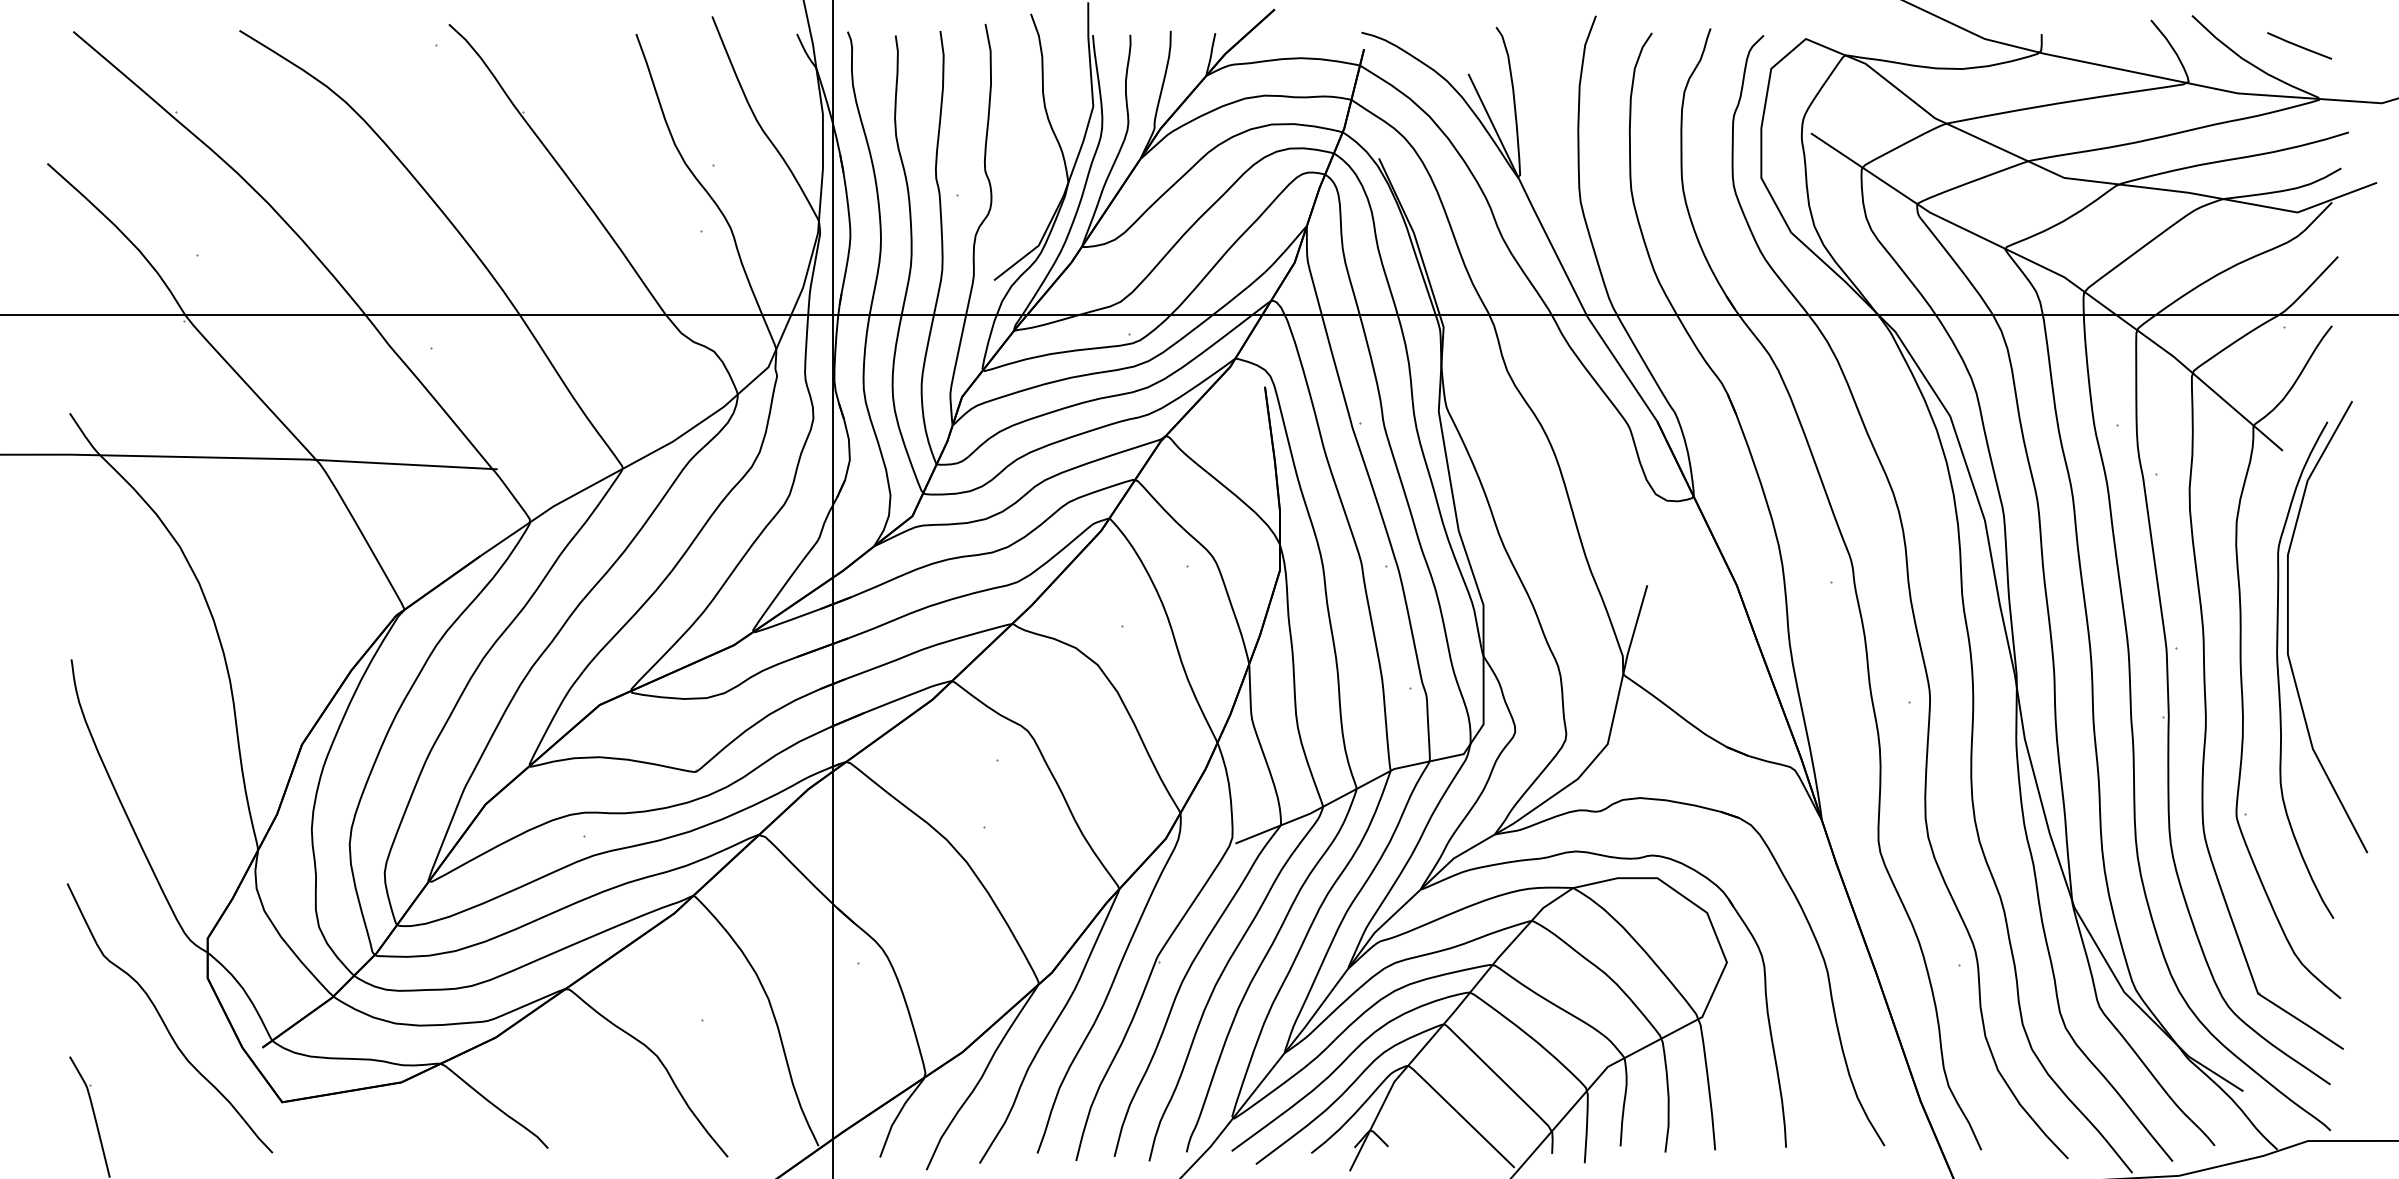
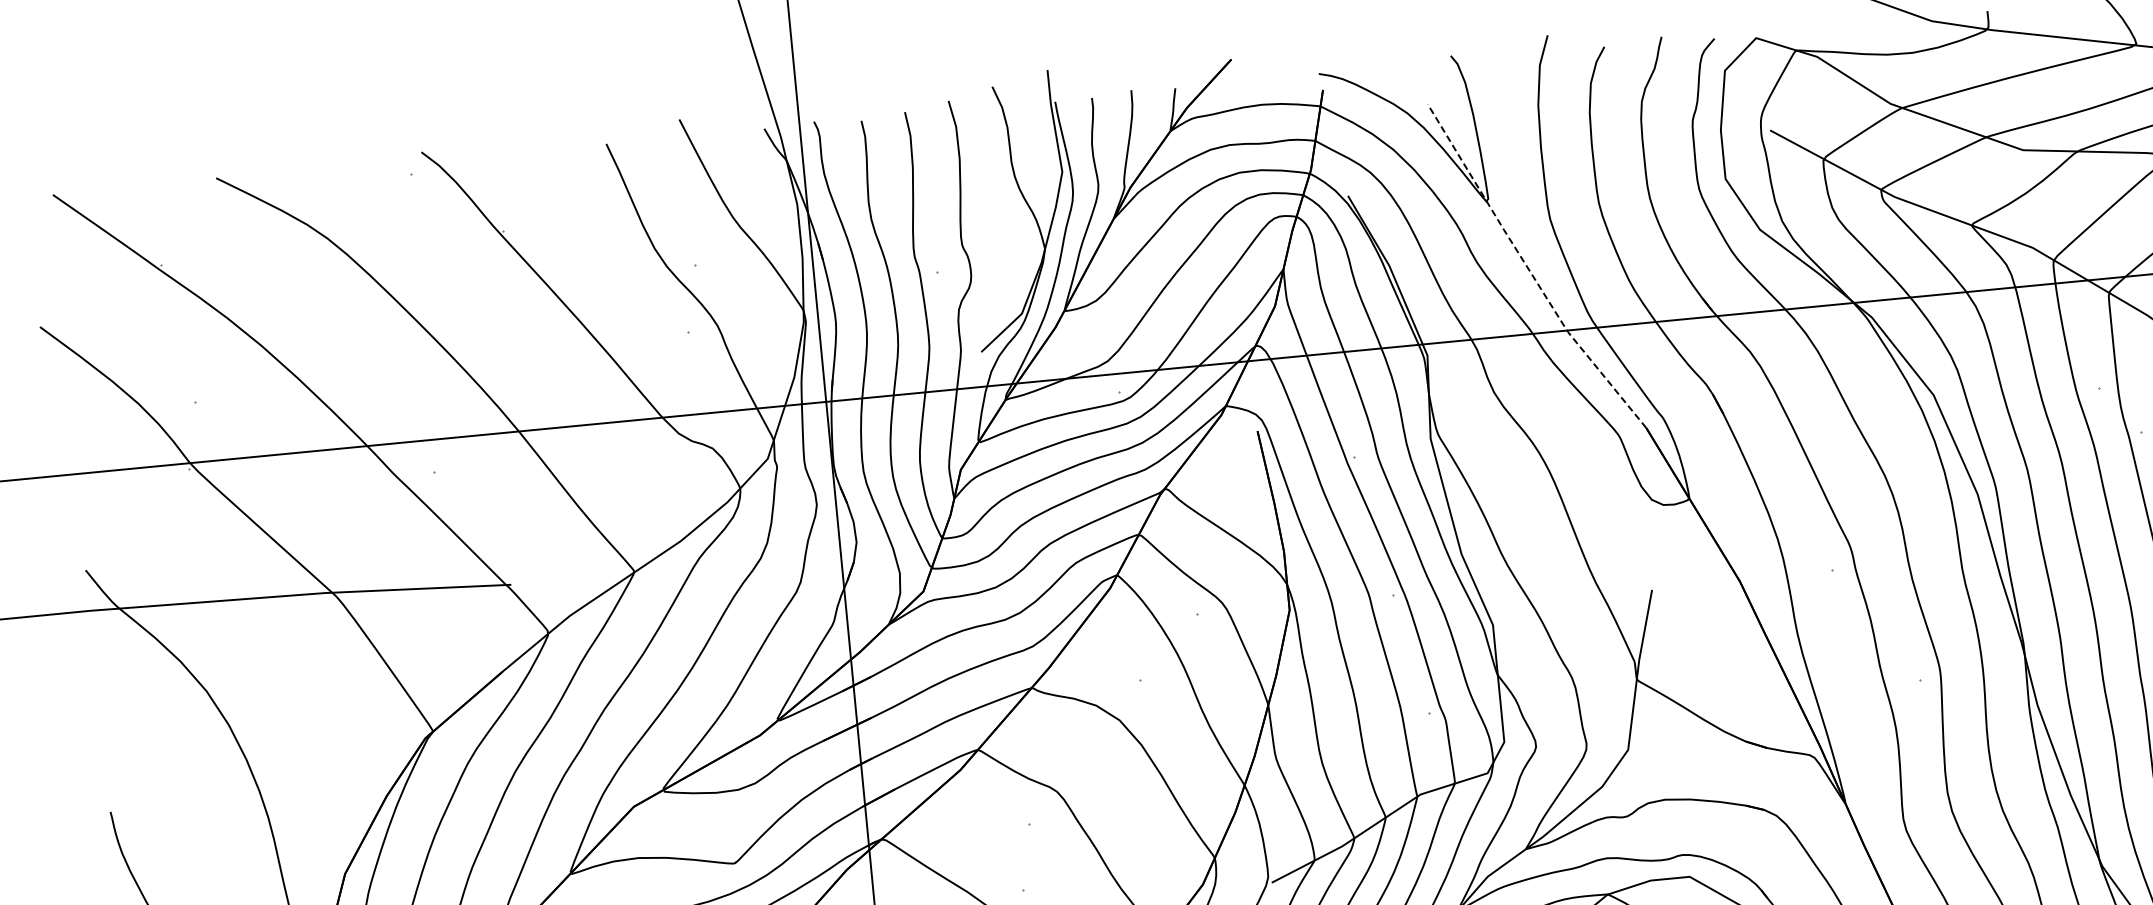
line: (1555, 252) -> (1530, 271), solid -> dashed

